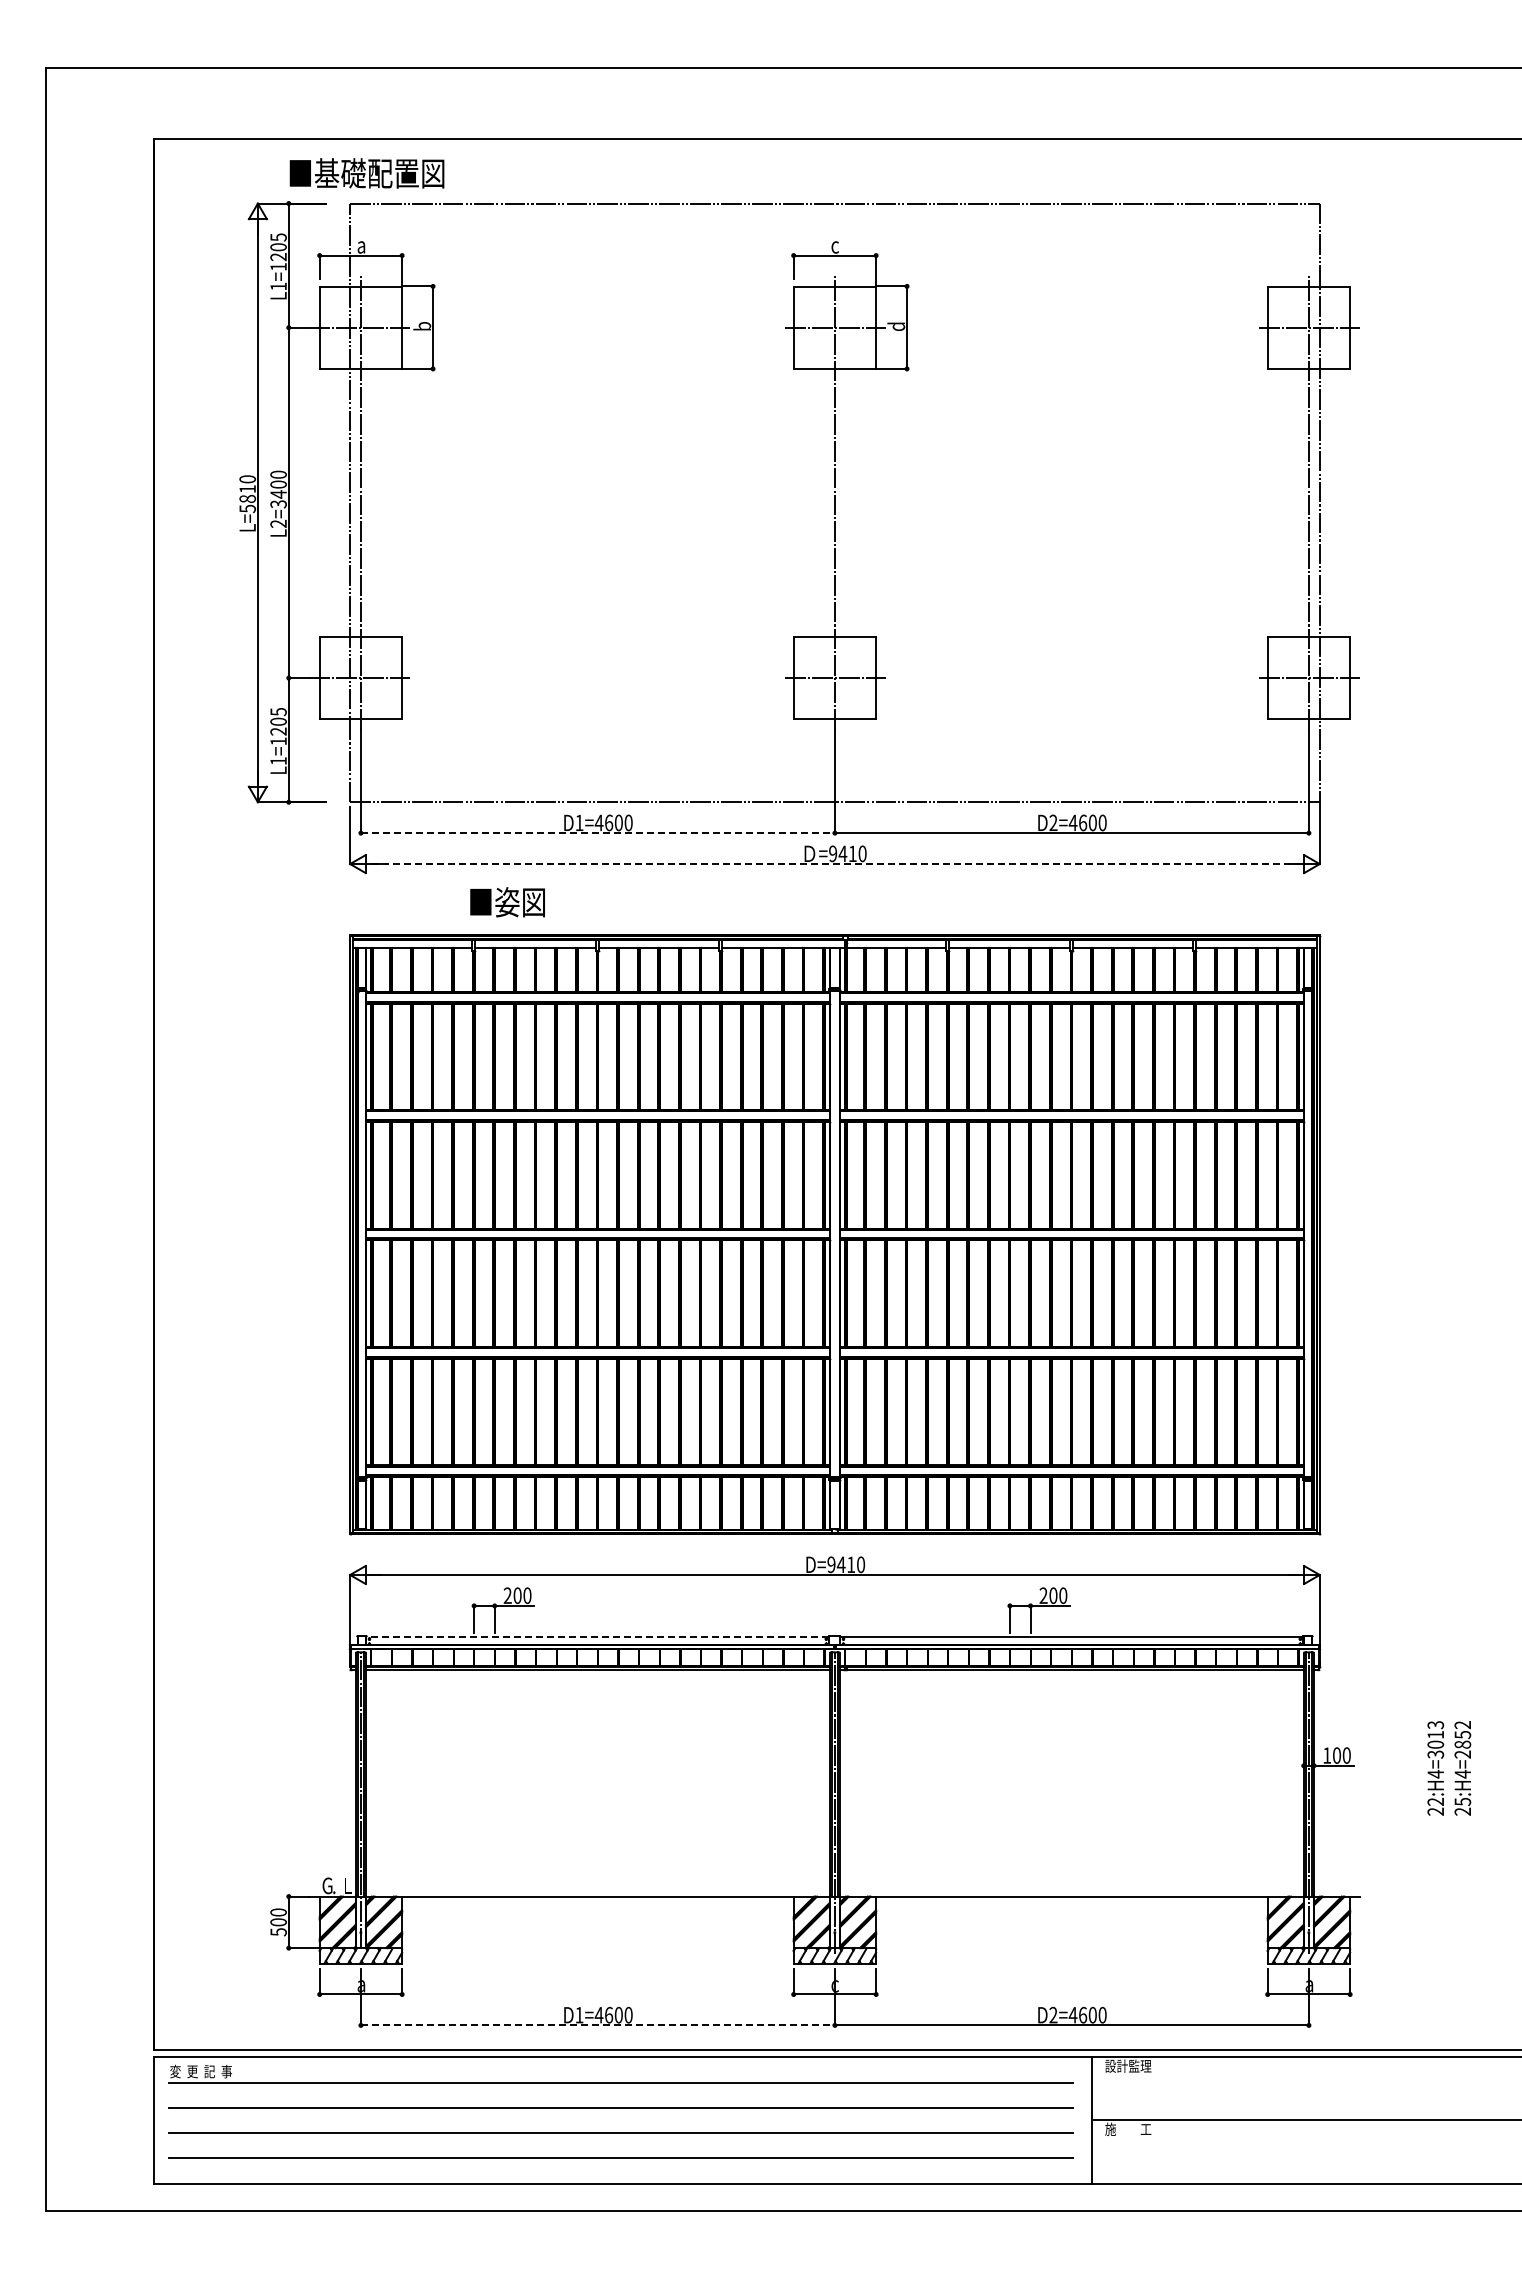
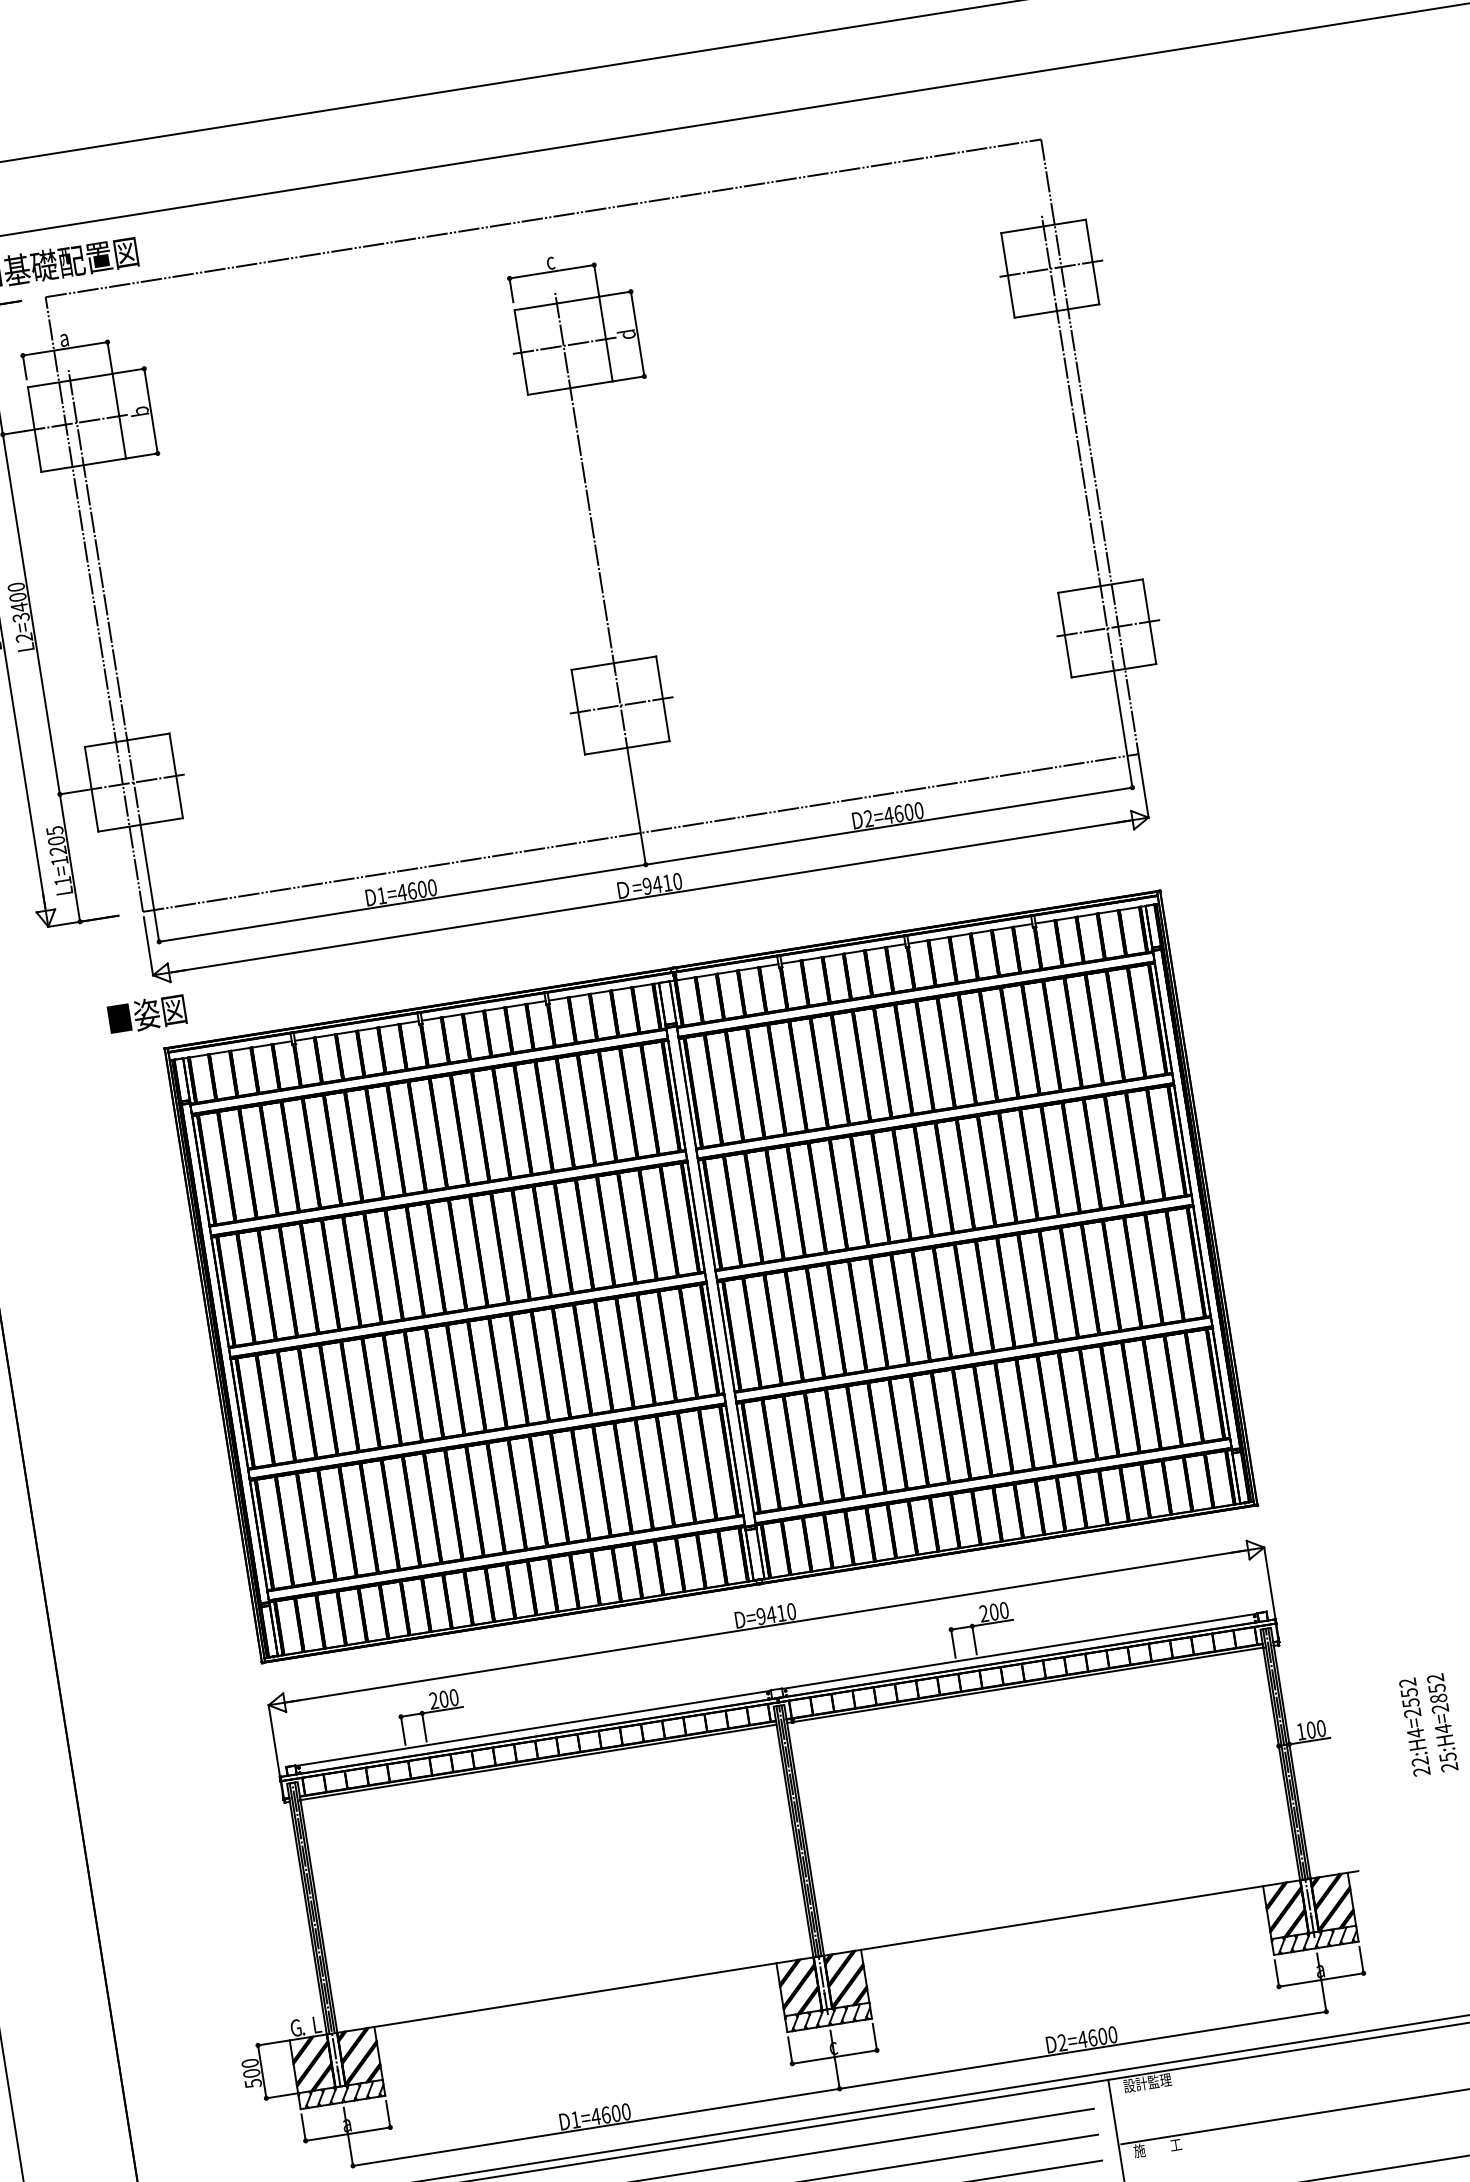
line: (597, 833) -> (402, 903), dashed -> solid
line: (834, 864) -> (650, 897), dashed -> solid
text: (507, 902) -> (147, 1014), moved
line: (597, 1636) -> (532, 1728), dashed -> solid
text: (1435, 1739) -> (1409, 1697), 22:H4=3013 -> 22:H4=2552
line: (597, 2025) -> (595, 2127), dashed -> solid

